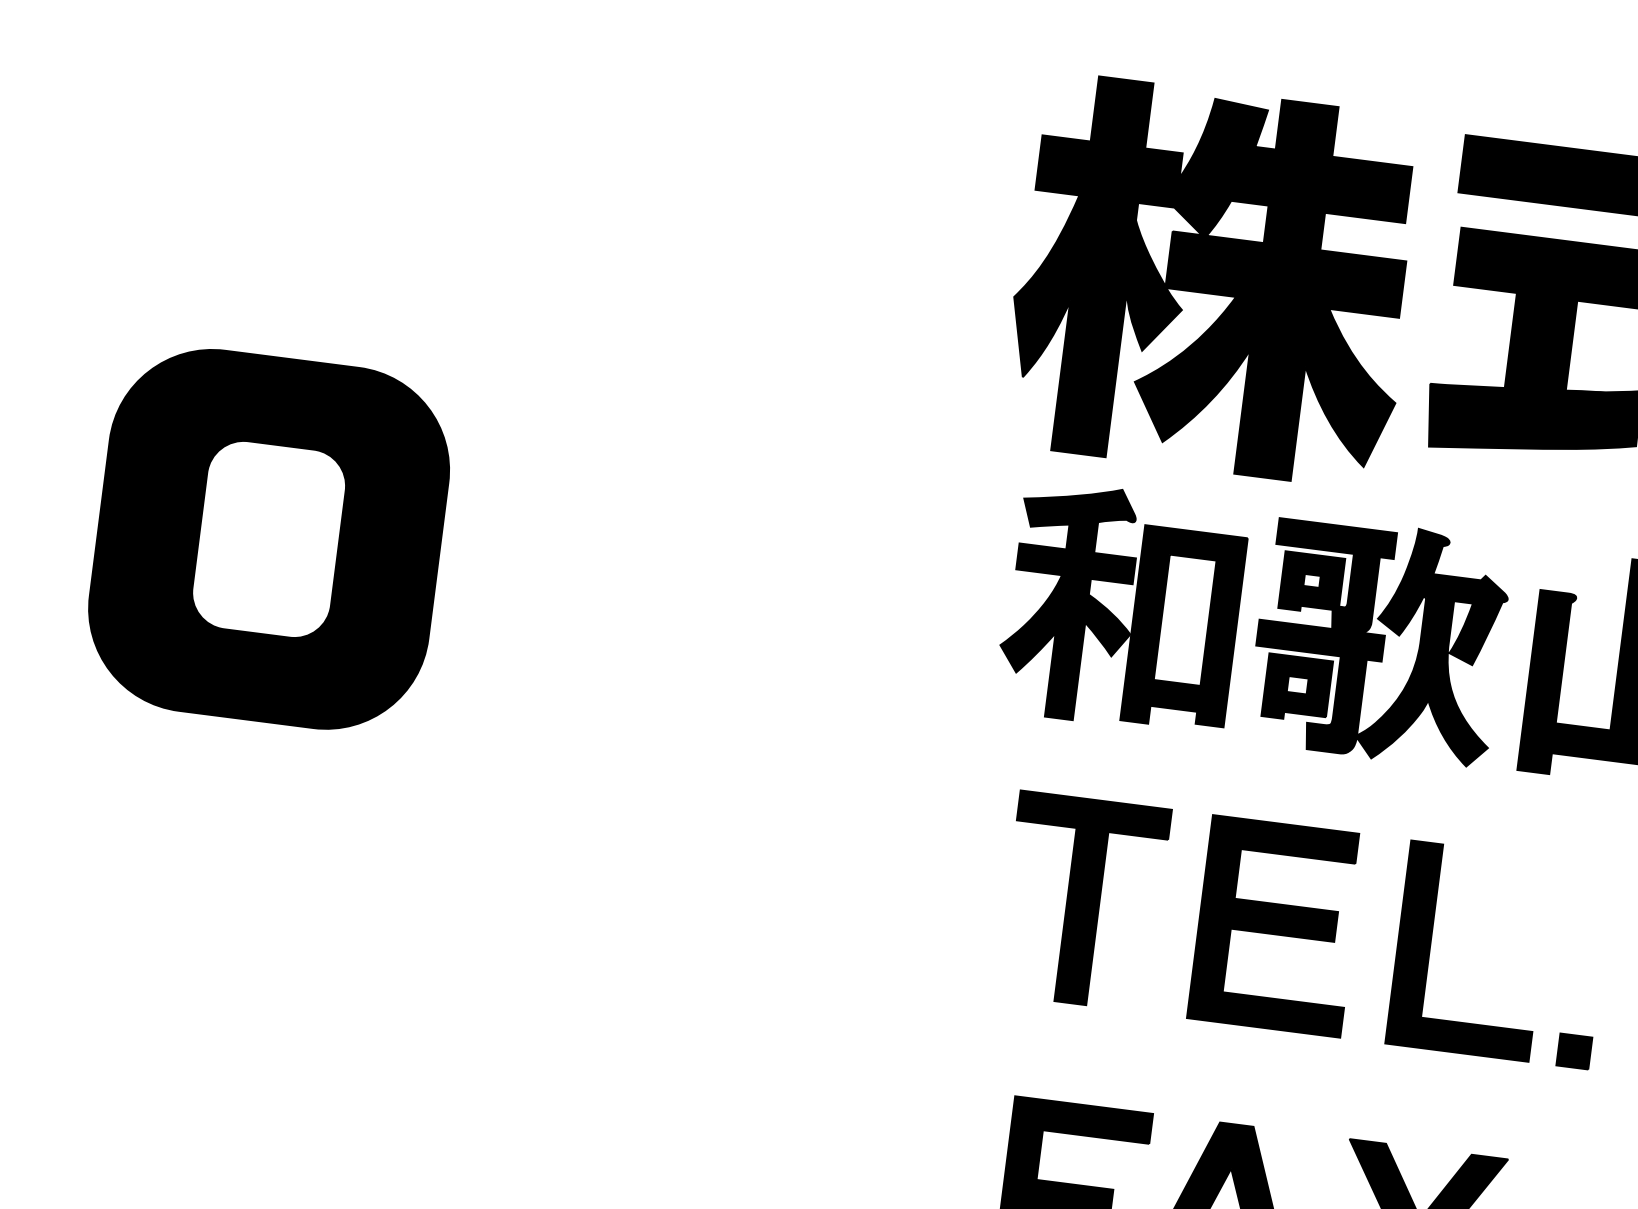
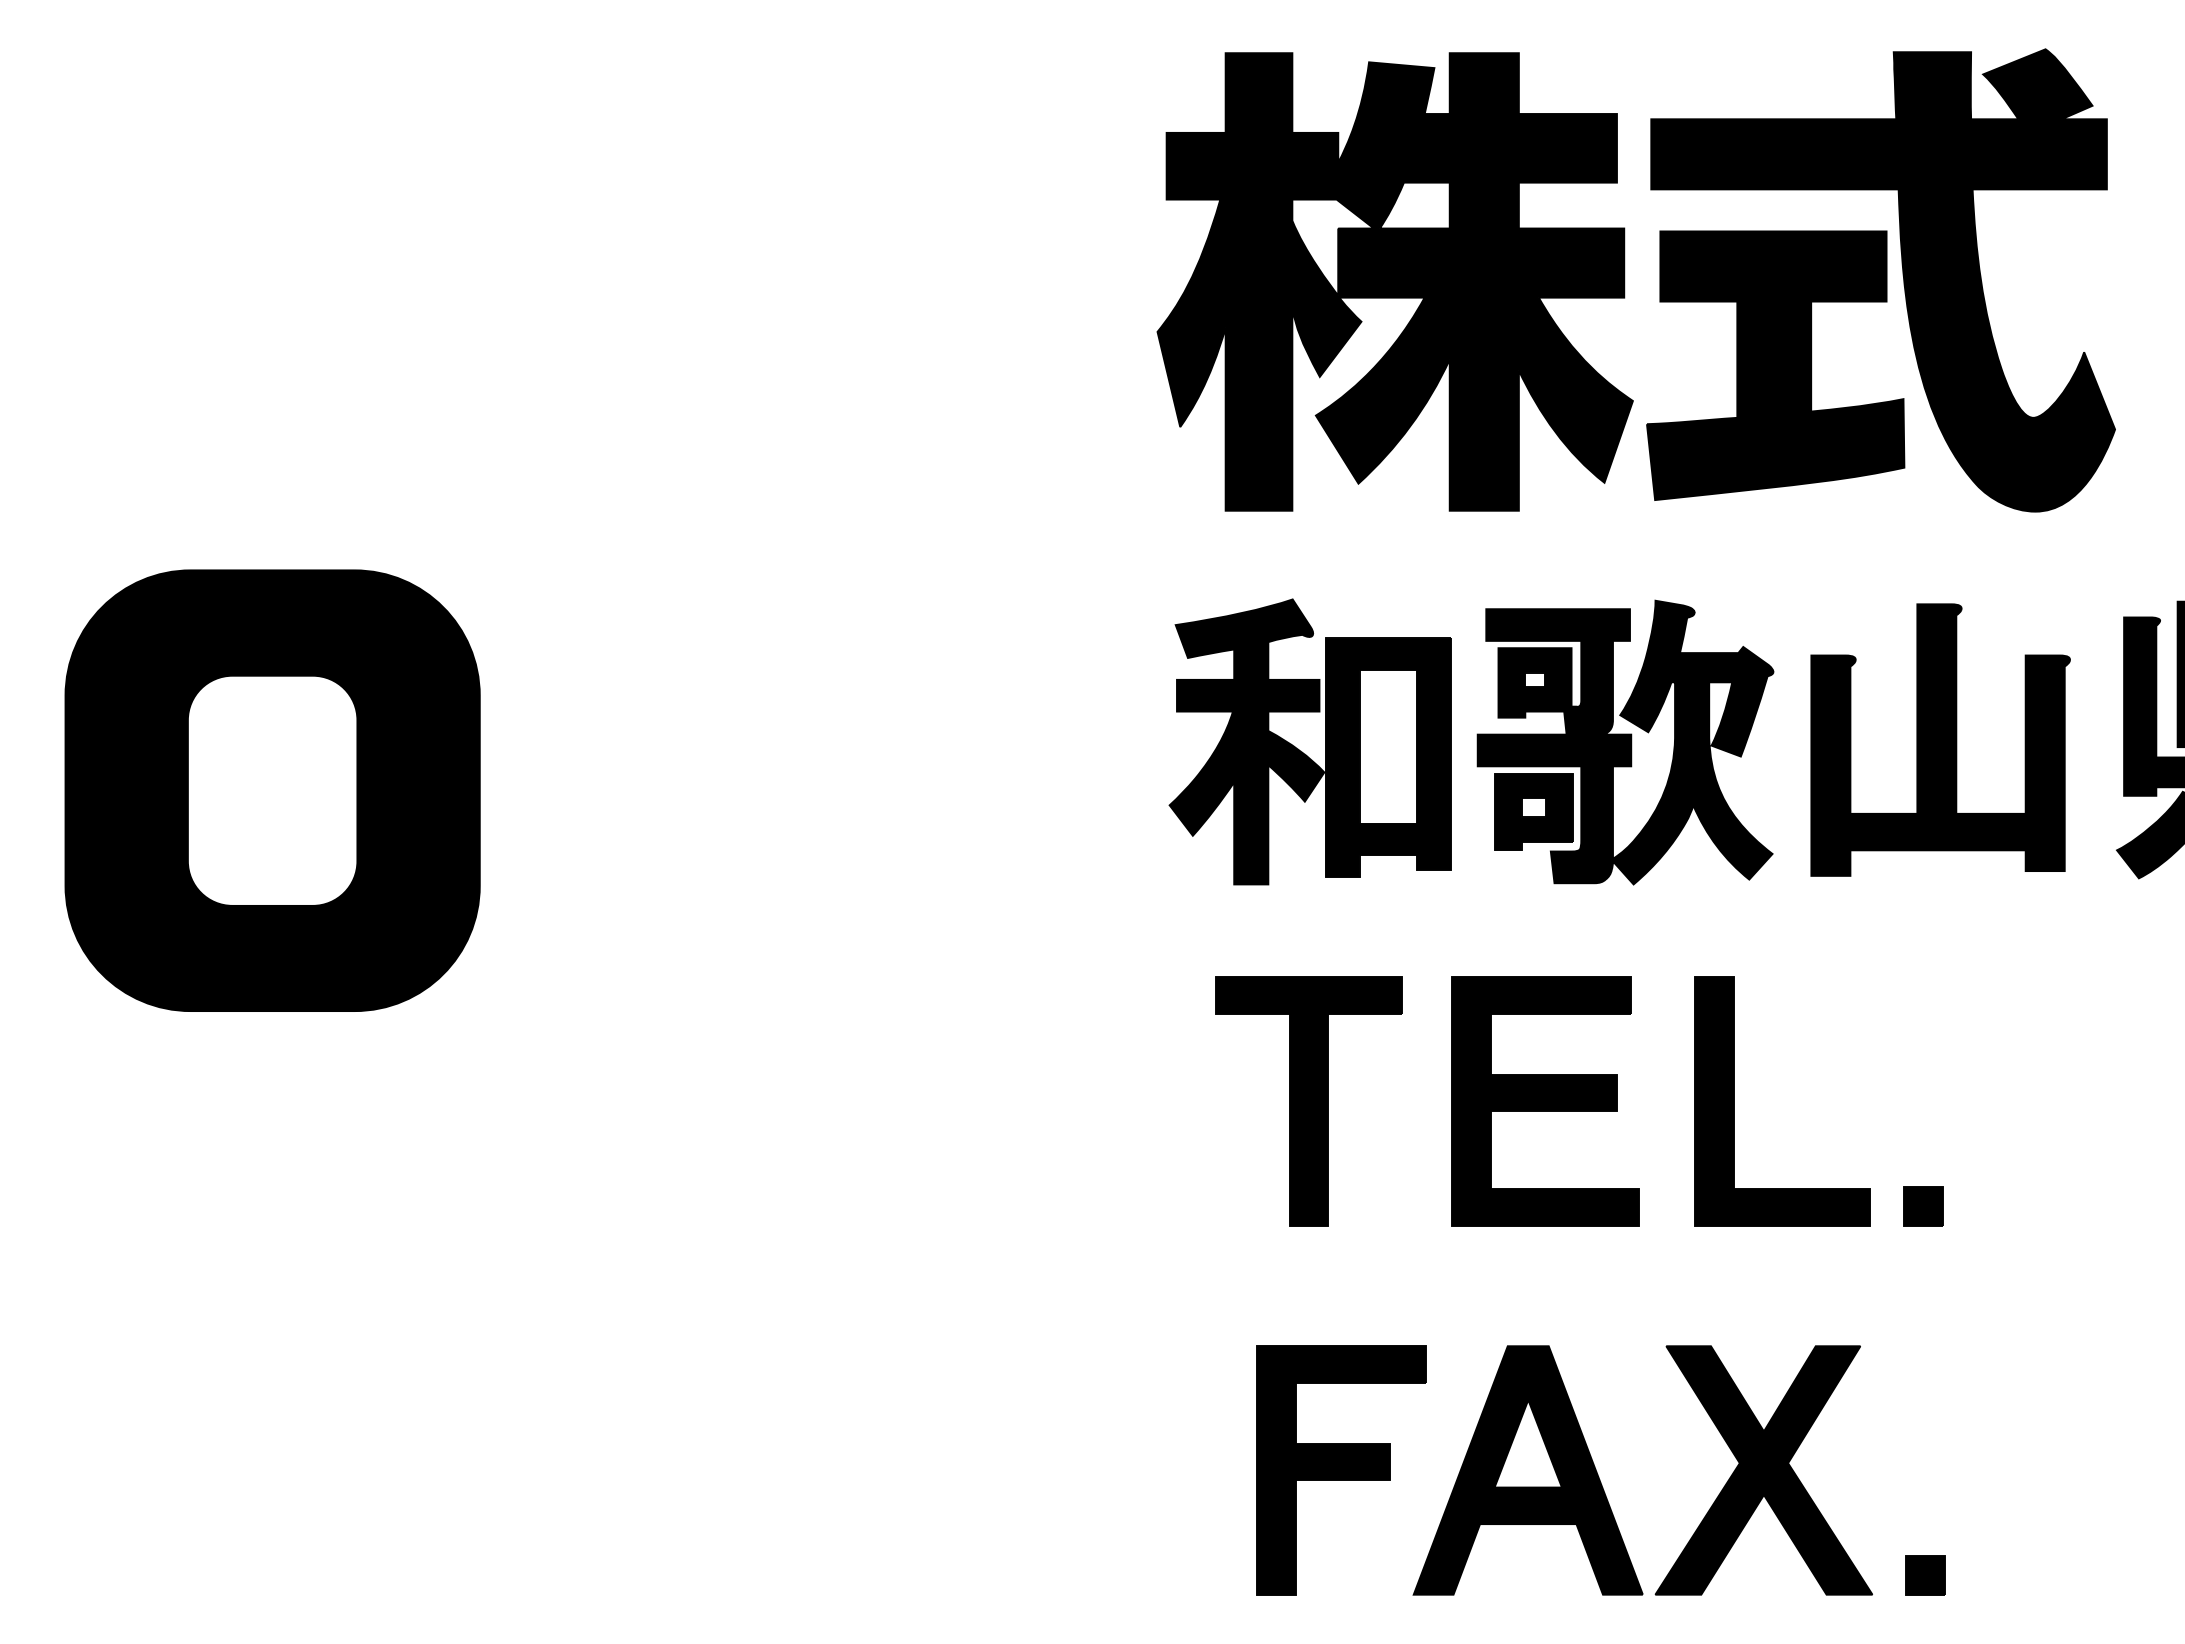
part: (1213, 280) -> (1394, 281), moved

